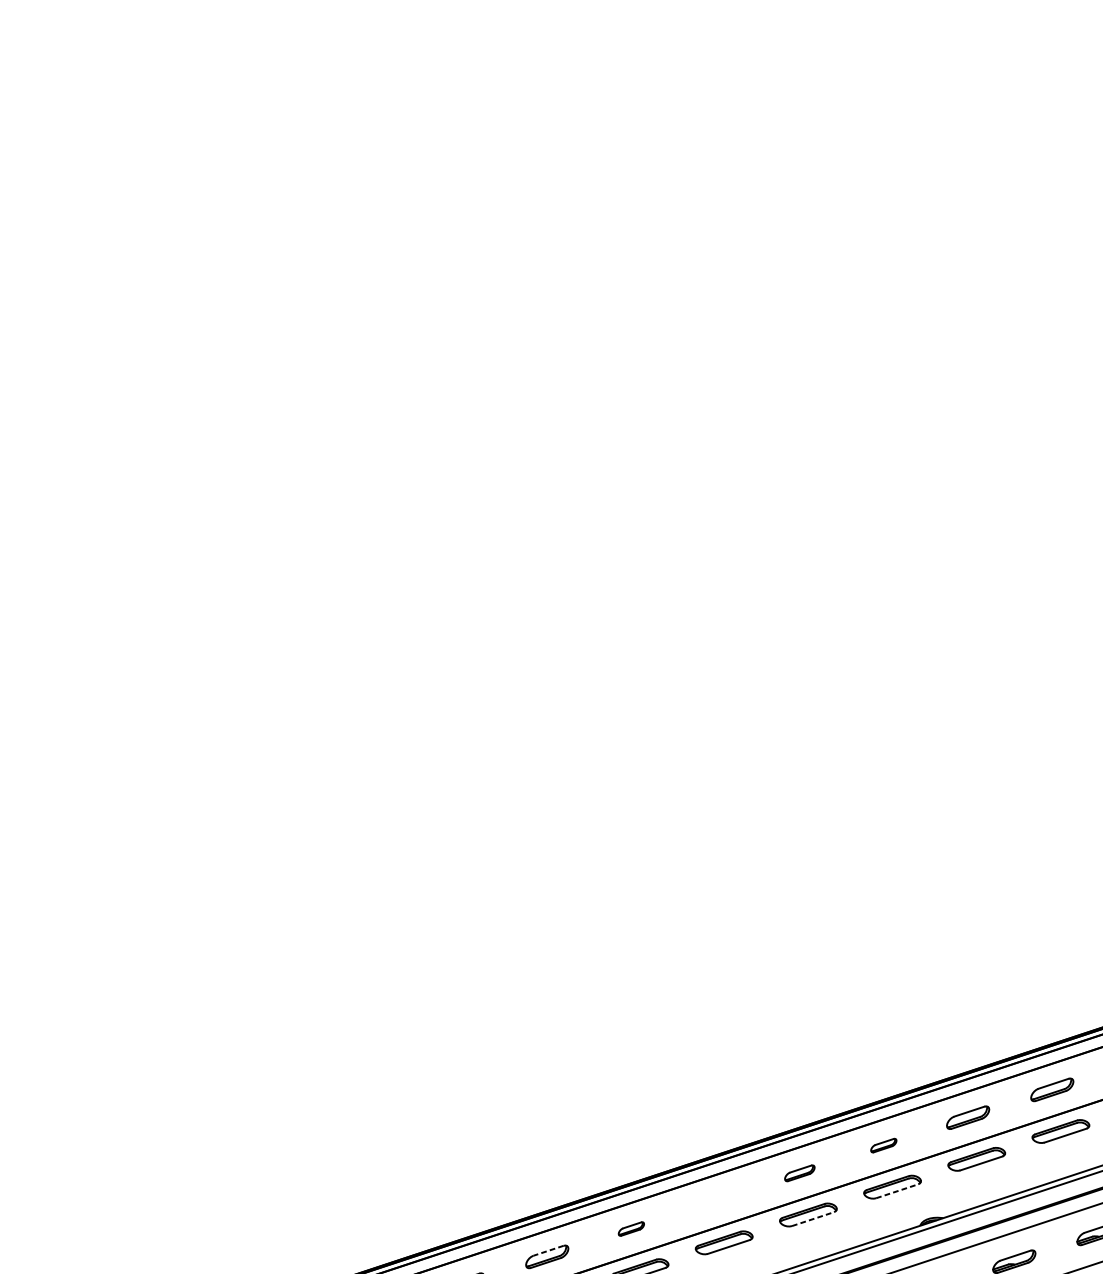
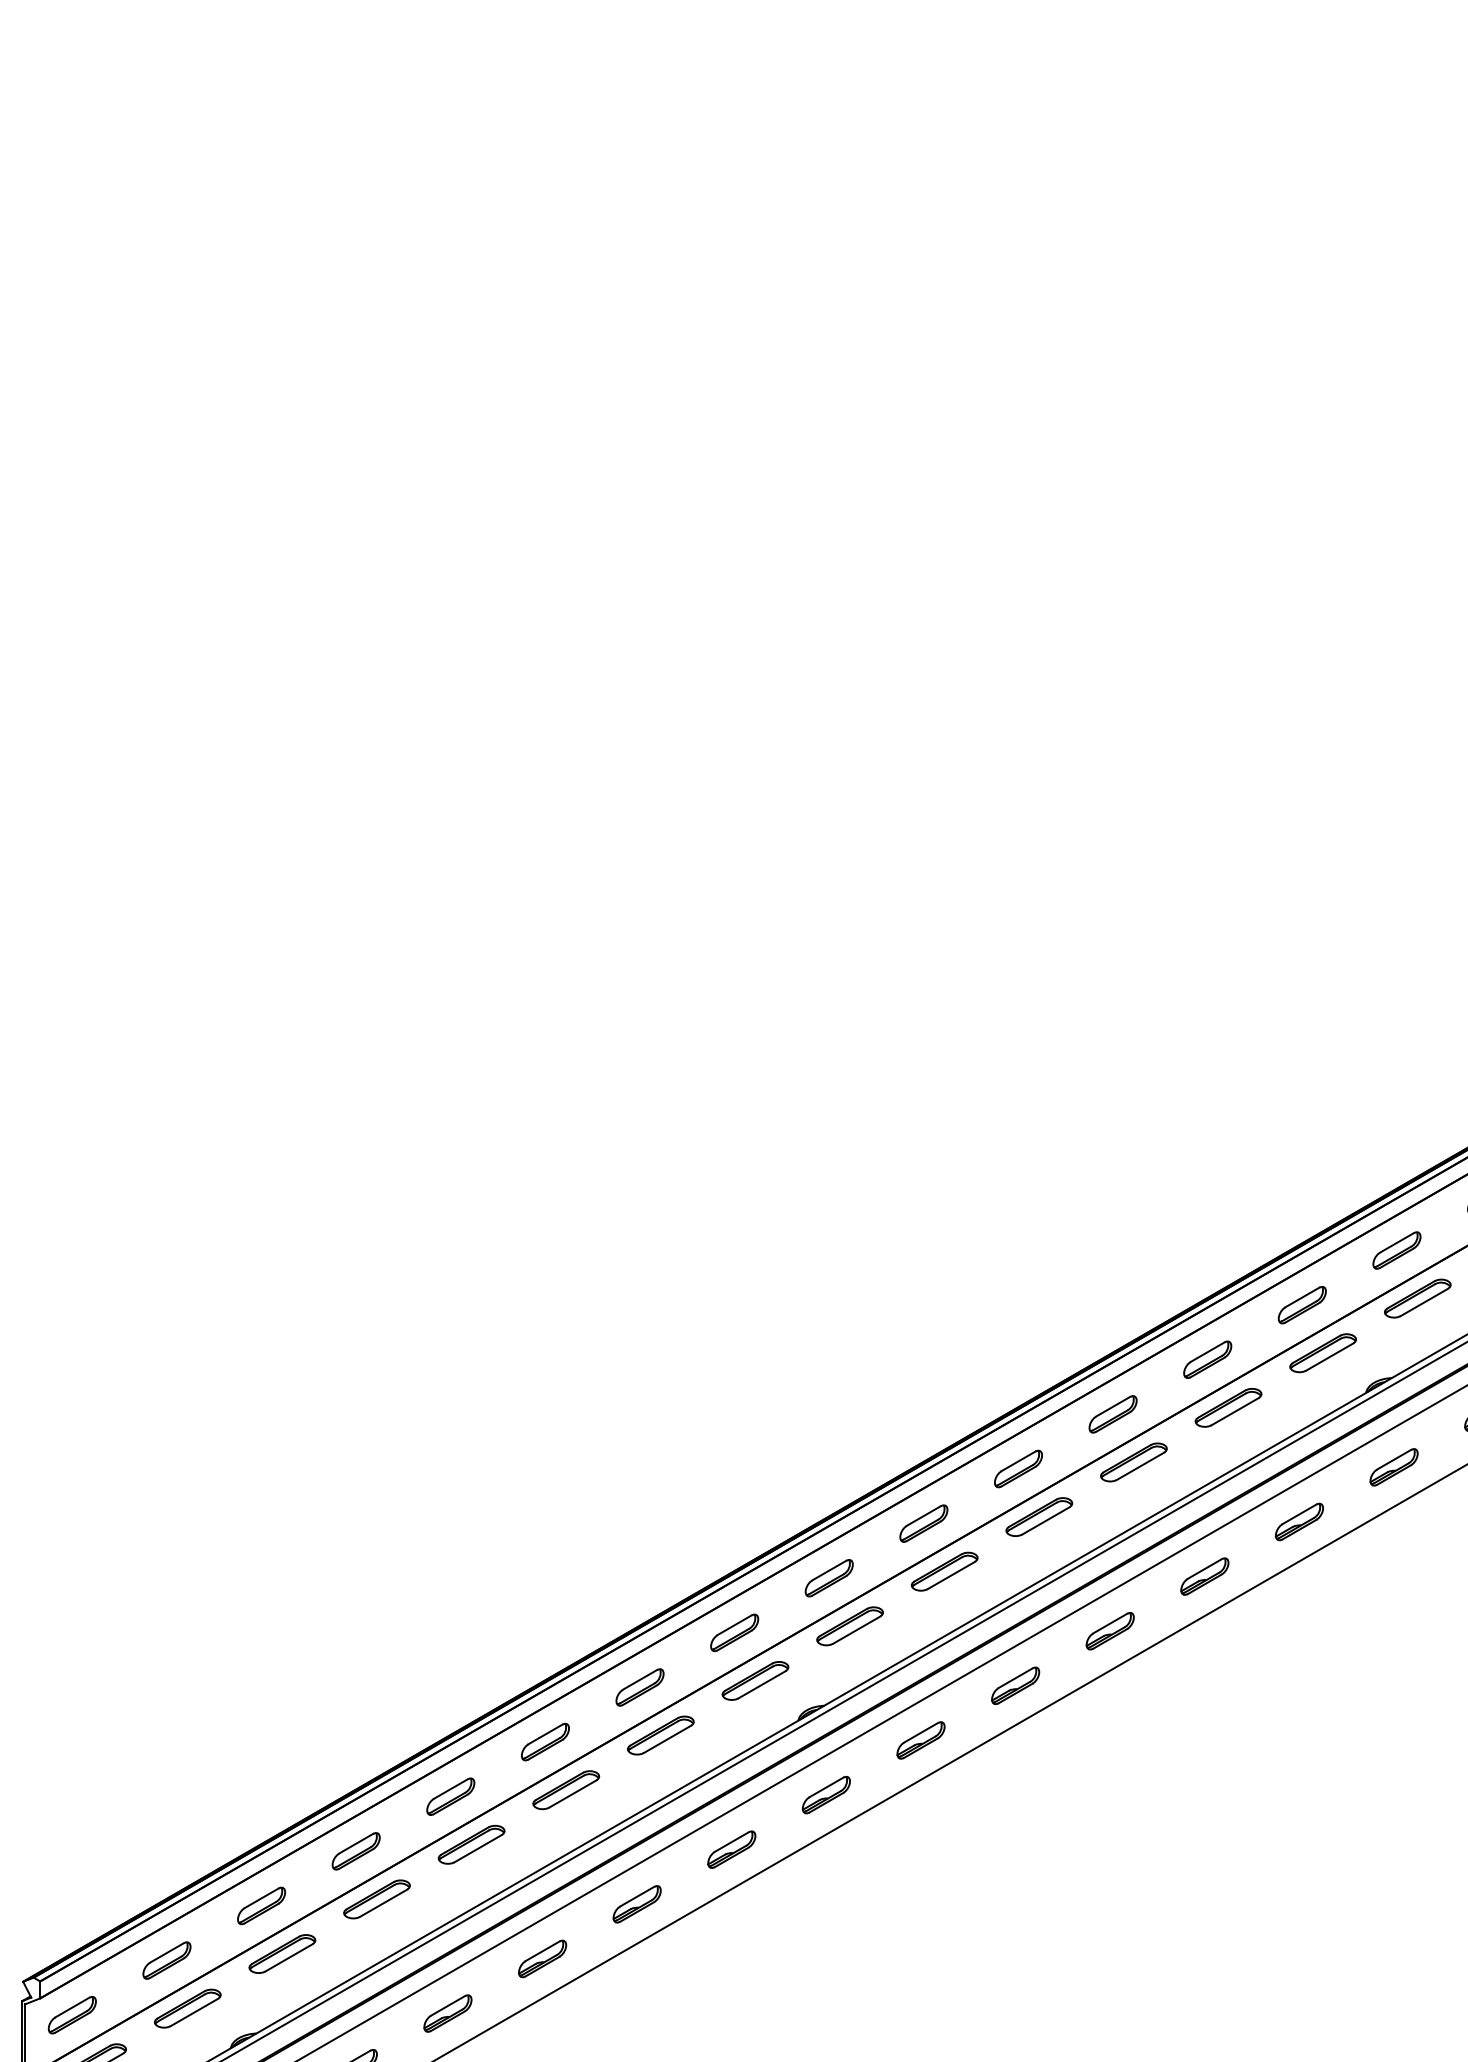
part: (883, 1145) -> (1301, 1305), size x1.67
part: (799, 1173) -> (1207, 1359), size x1.43
line: (897, 1190) -> (1330, 1356), dashed -> solid
part: (715, 1201) -> (1112, 1414), added
line: (813, 1219) -> (1235, 1411), dashed -> solid
part: (631, 1228) -> (1018, 1468), size x1.67
line: (548, 1250) -> (923, 1515), dashed -> solid

